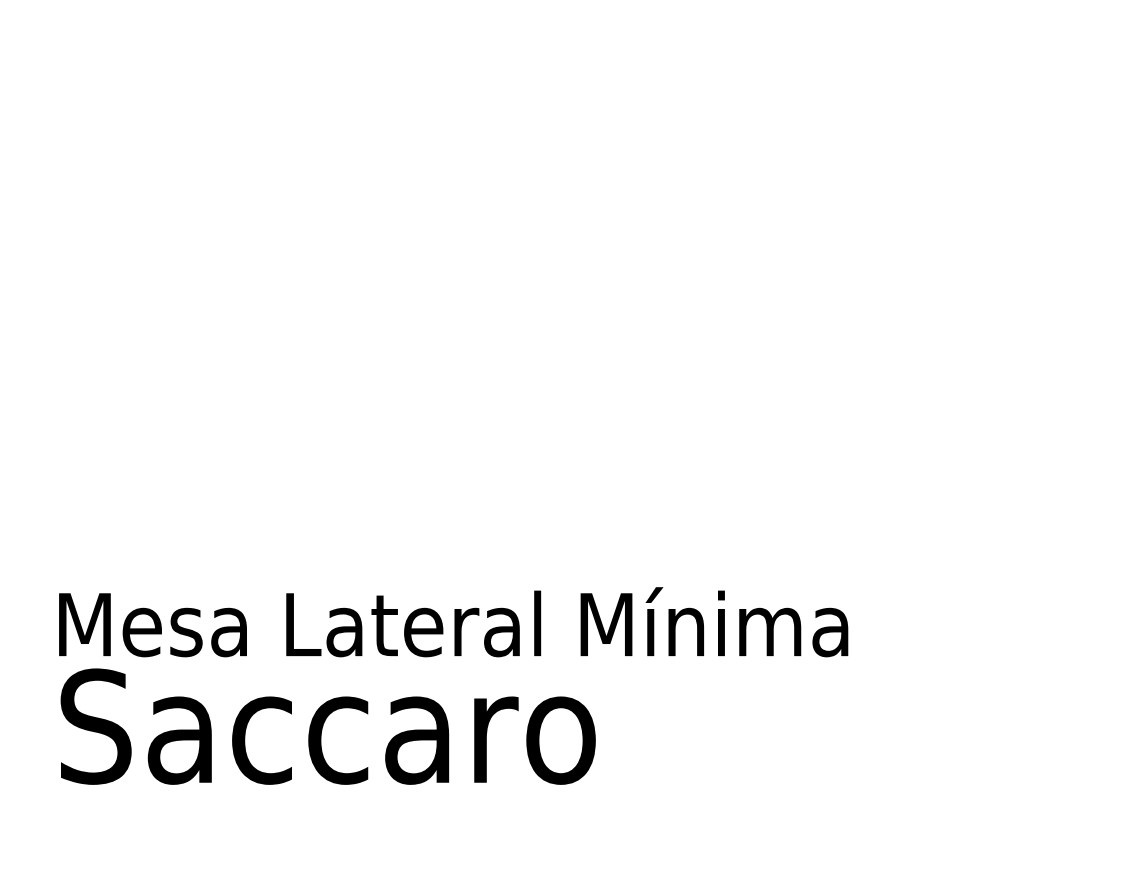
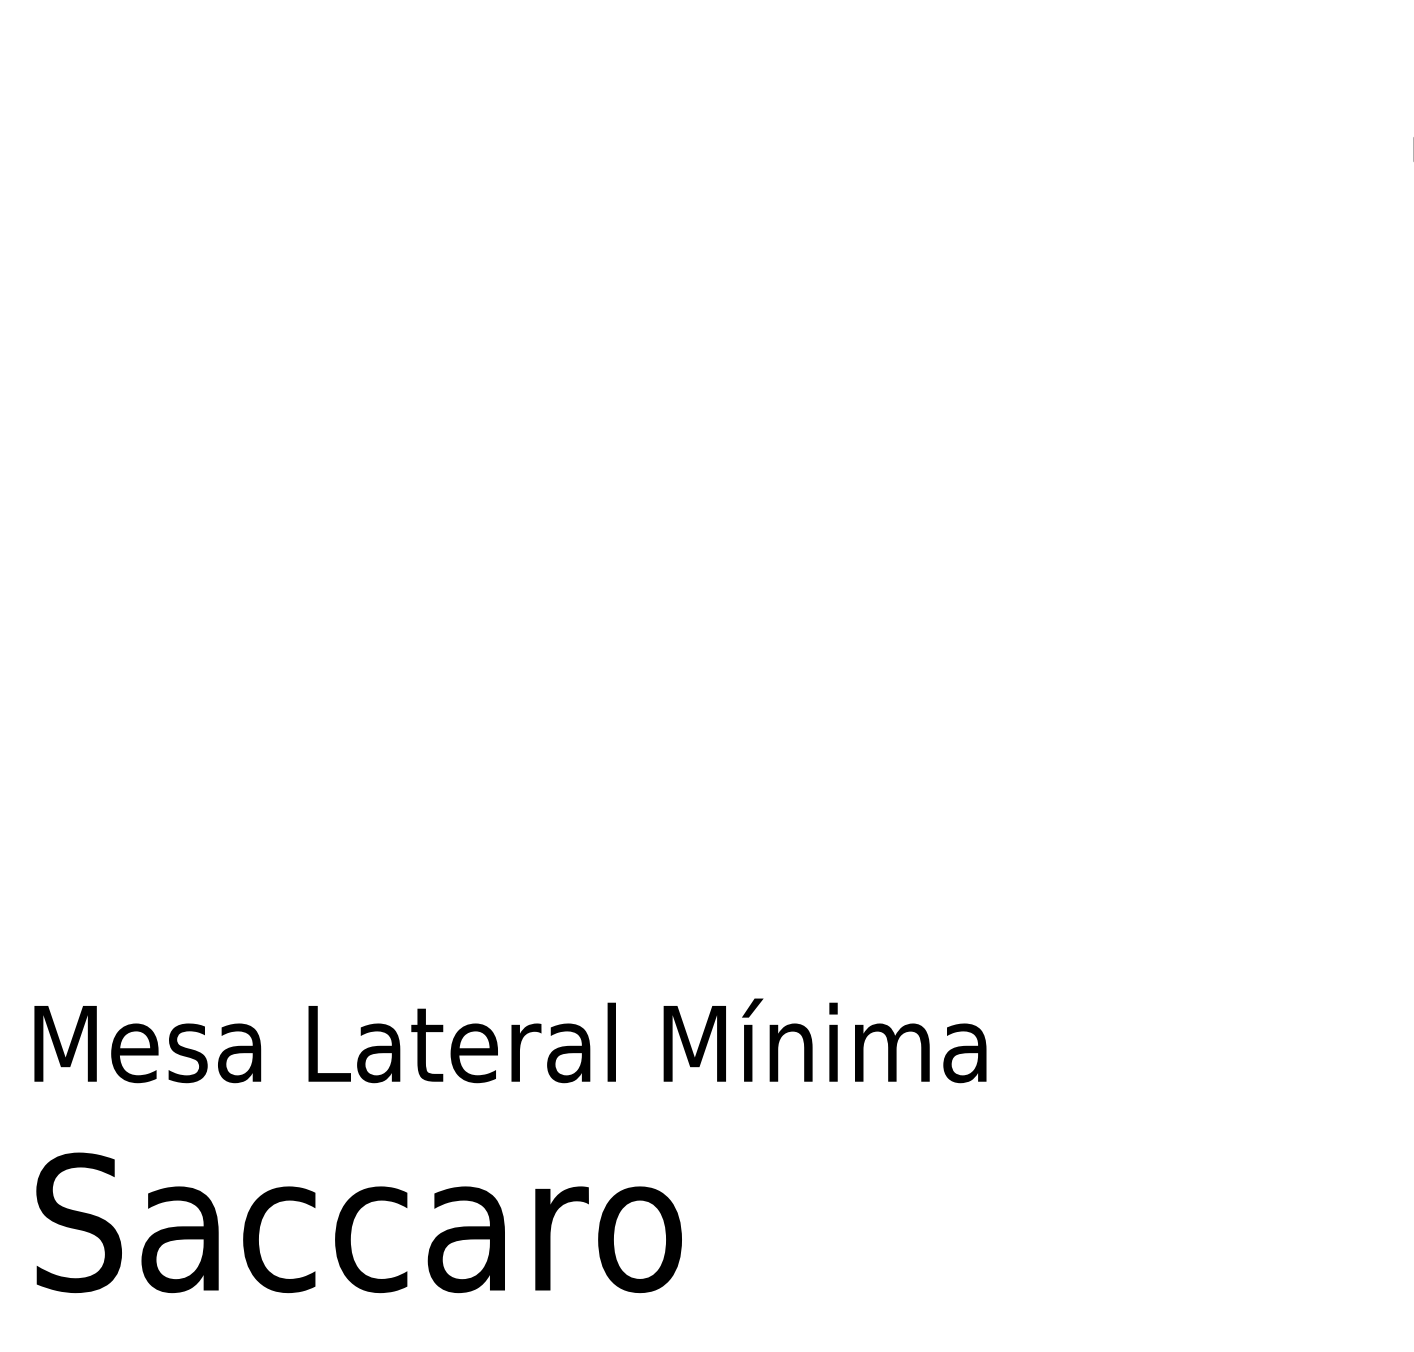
text: (327, 726) -> (358, 1222), moved

